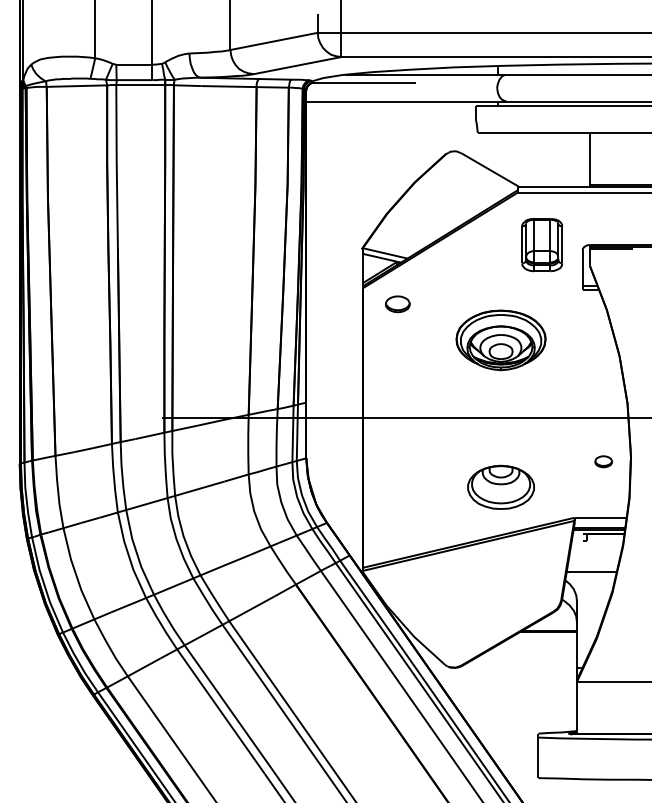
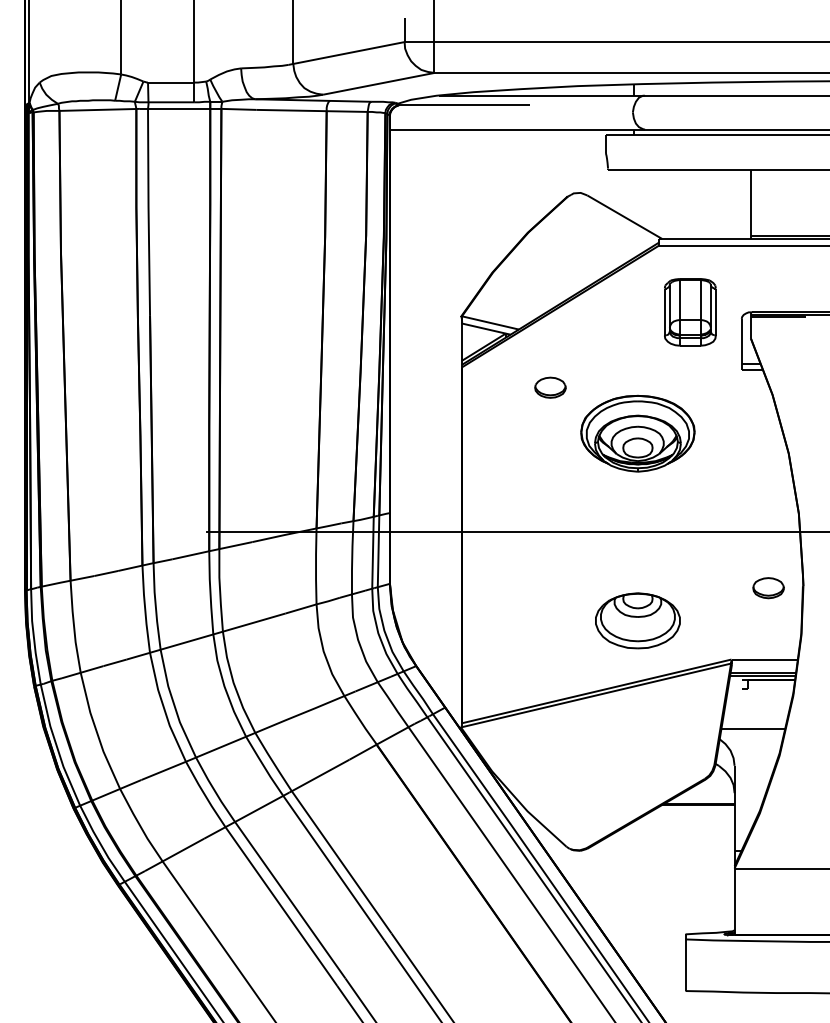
part: (397, 304) -> (550, 387), moved
part: (603, 461) -> (768, 588), size x1.43

